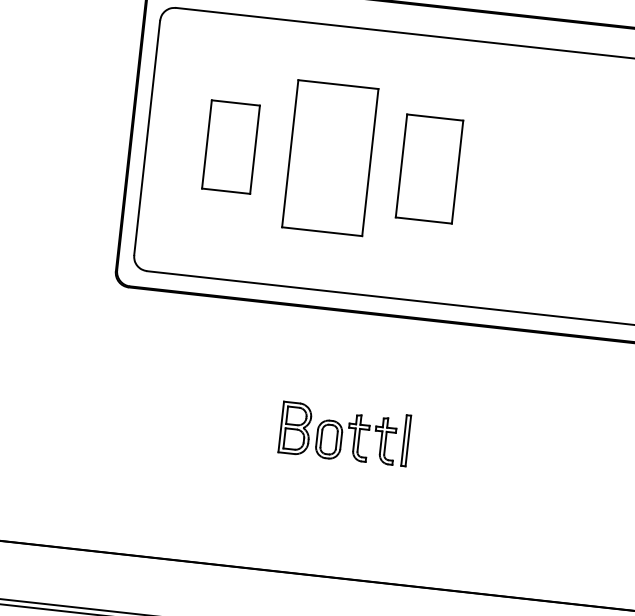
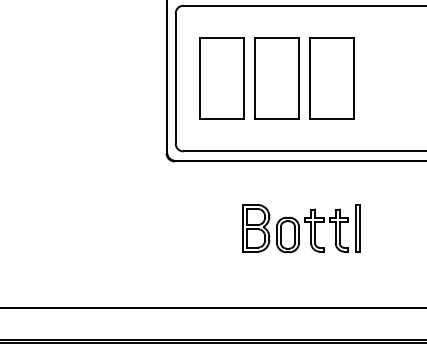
part: (229, 146) -> (221, 78), size x1.67
part: (428, 168) -> (331, 78), size x1.43
part: (344, 433) -> (301, 228), size x1.67

